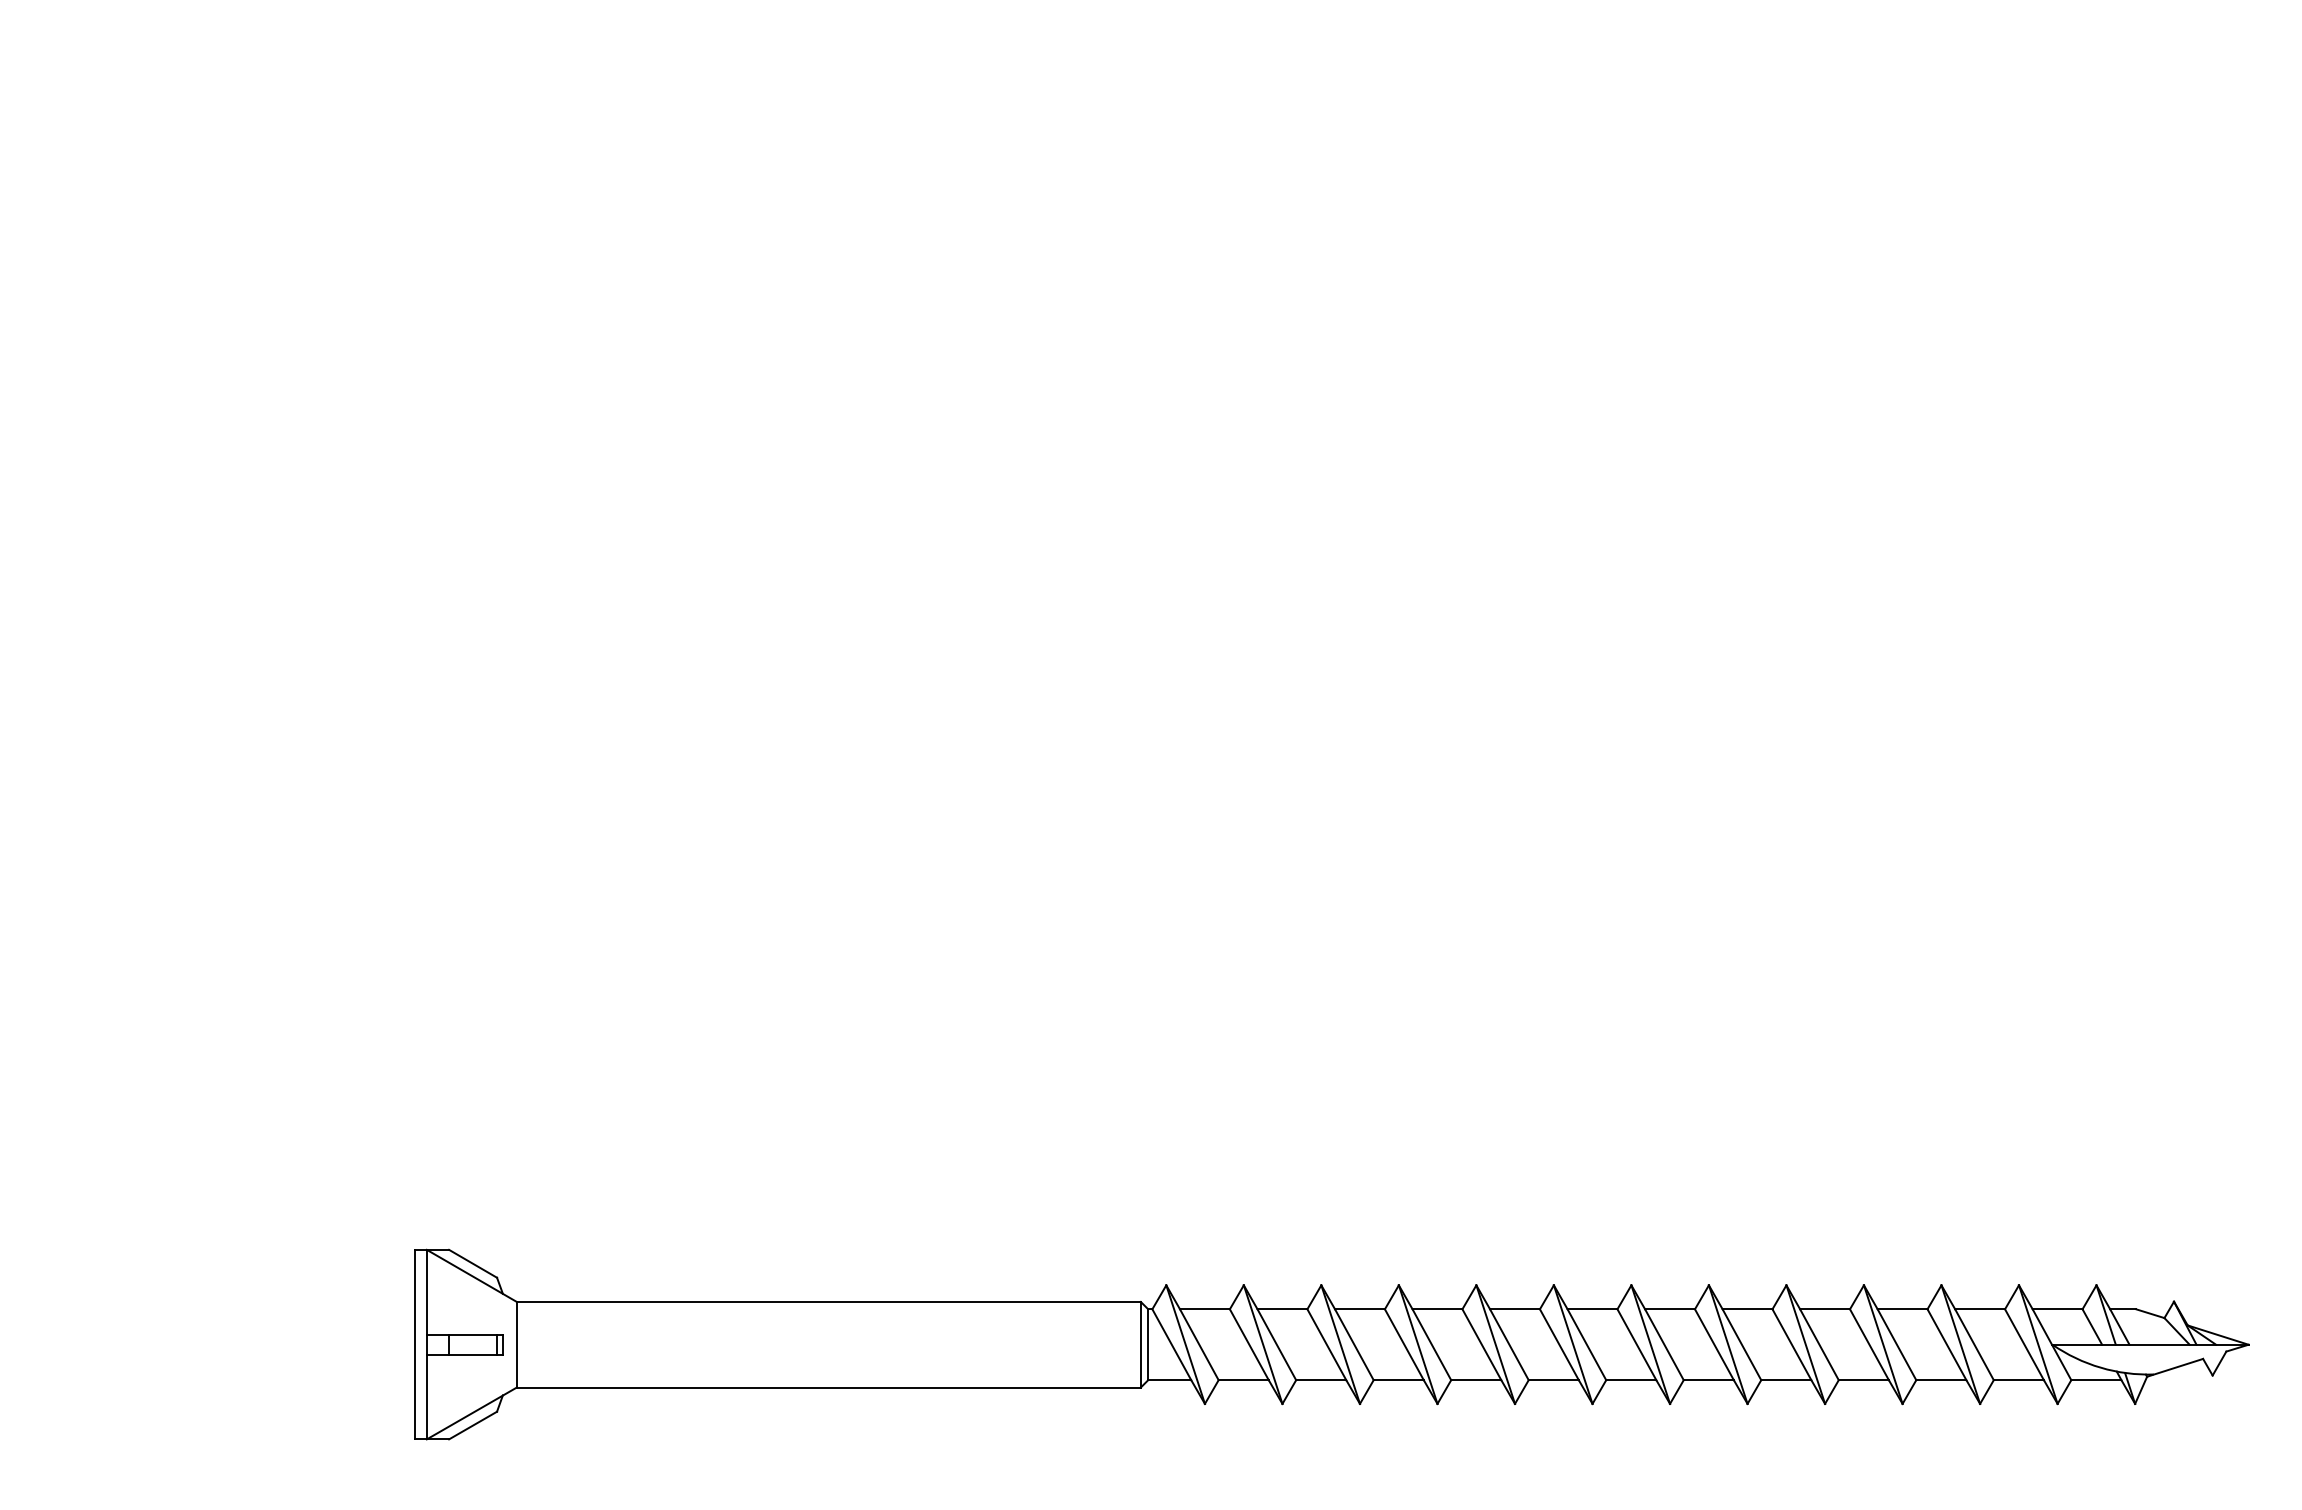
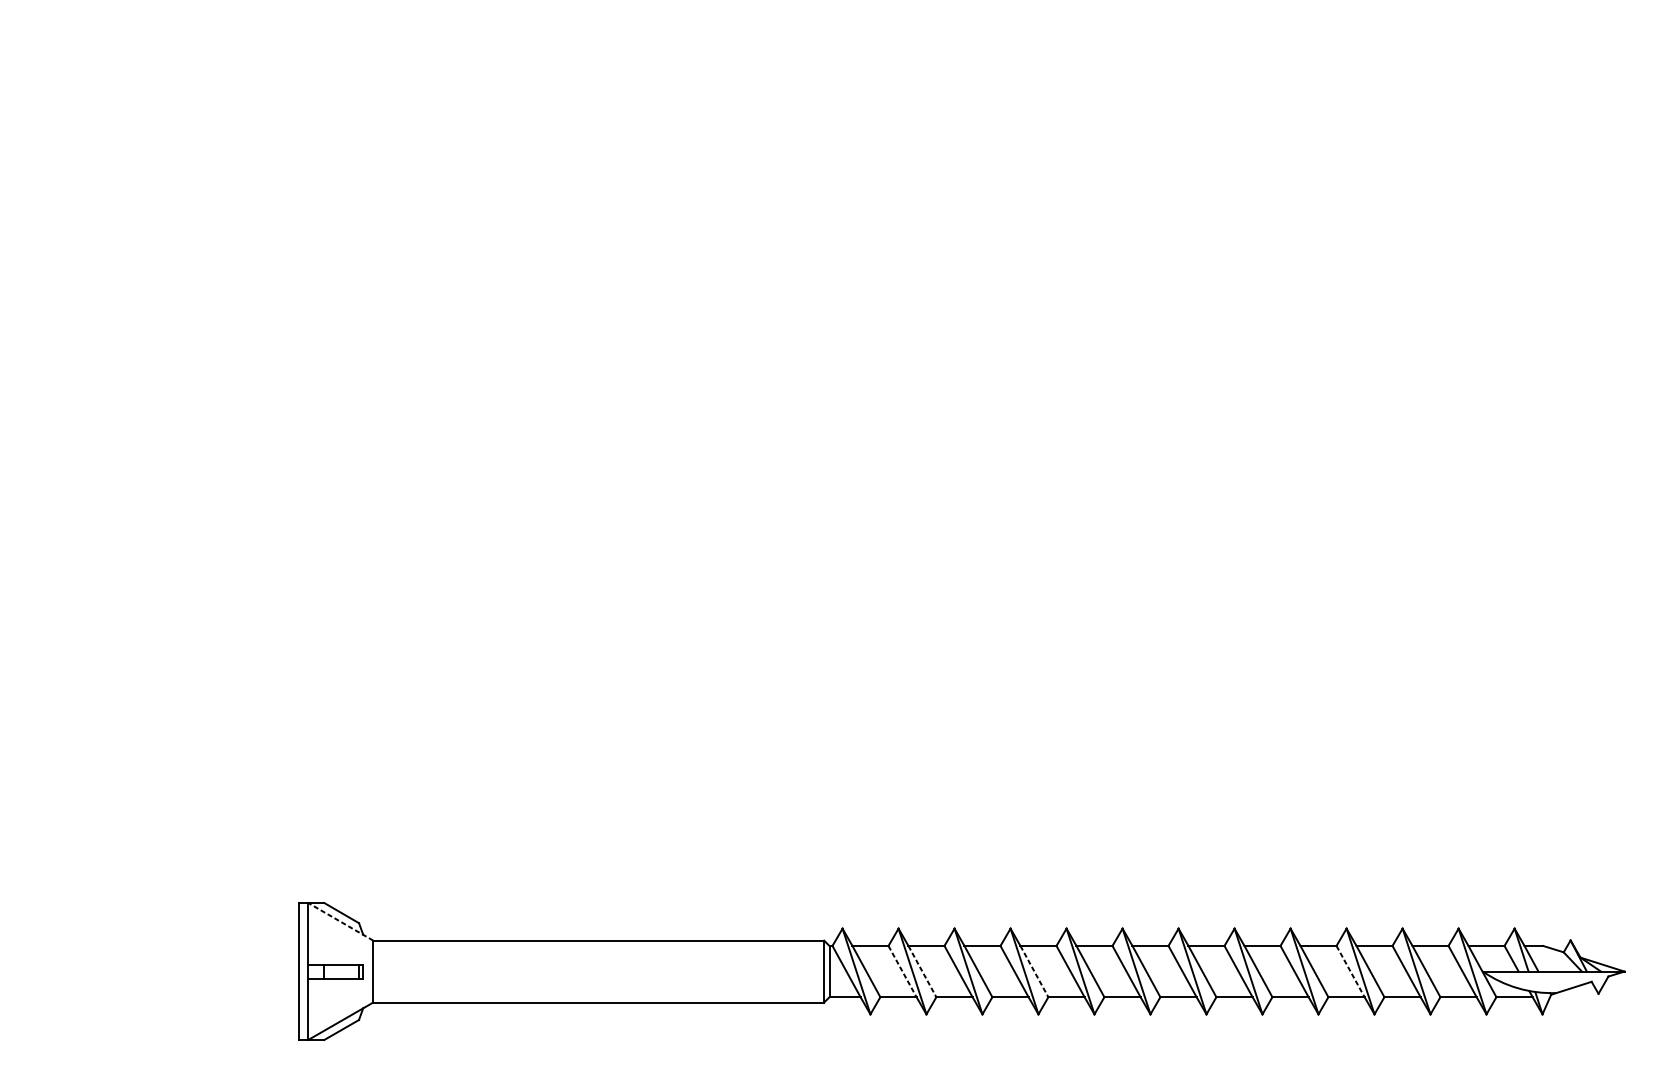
line: (471, 1275) -> (340, 921), solid -> dashed
line: (1249, 1345) -> (902, 972), solid -> dashed
line: (1277, 1345) -> (922, 972), solid -> dashed
line: (1432, 1345) -> (1034, 972), solid -> dashed
line: (1869, 1345) -> (1350, 972), solid -> dashed

